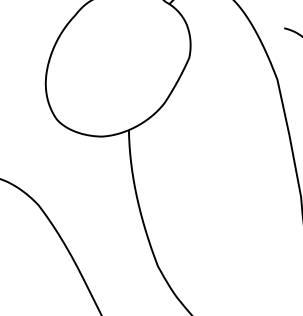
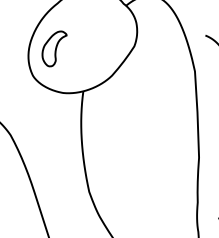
part: (80, 77) -> (54, 48), added

